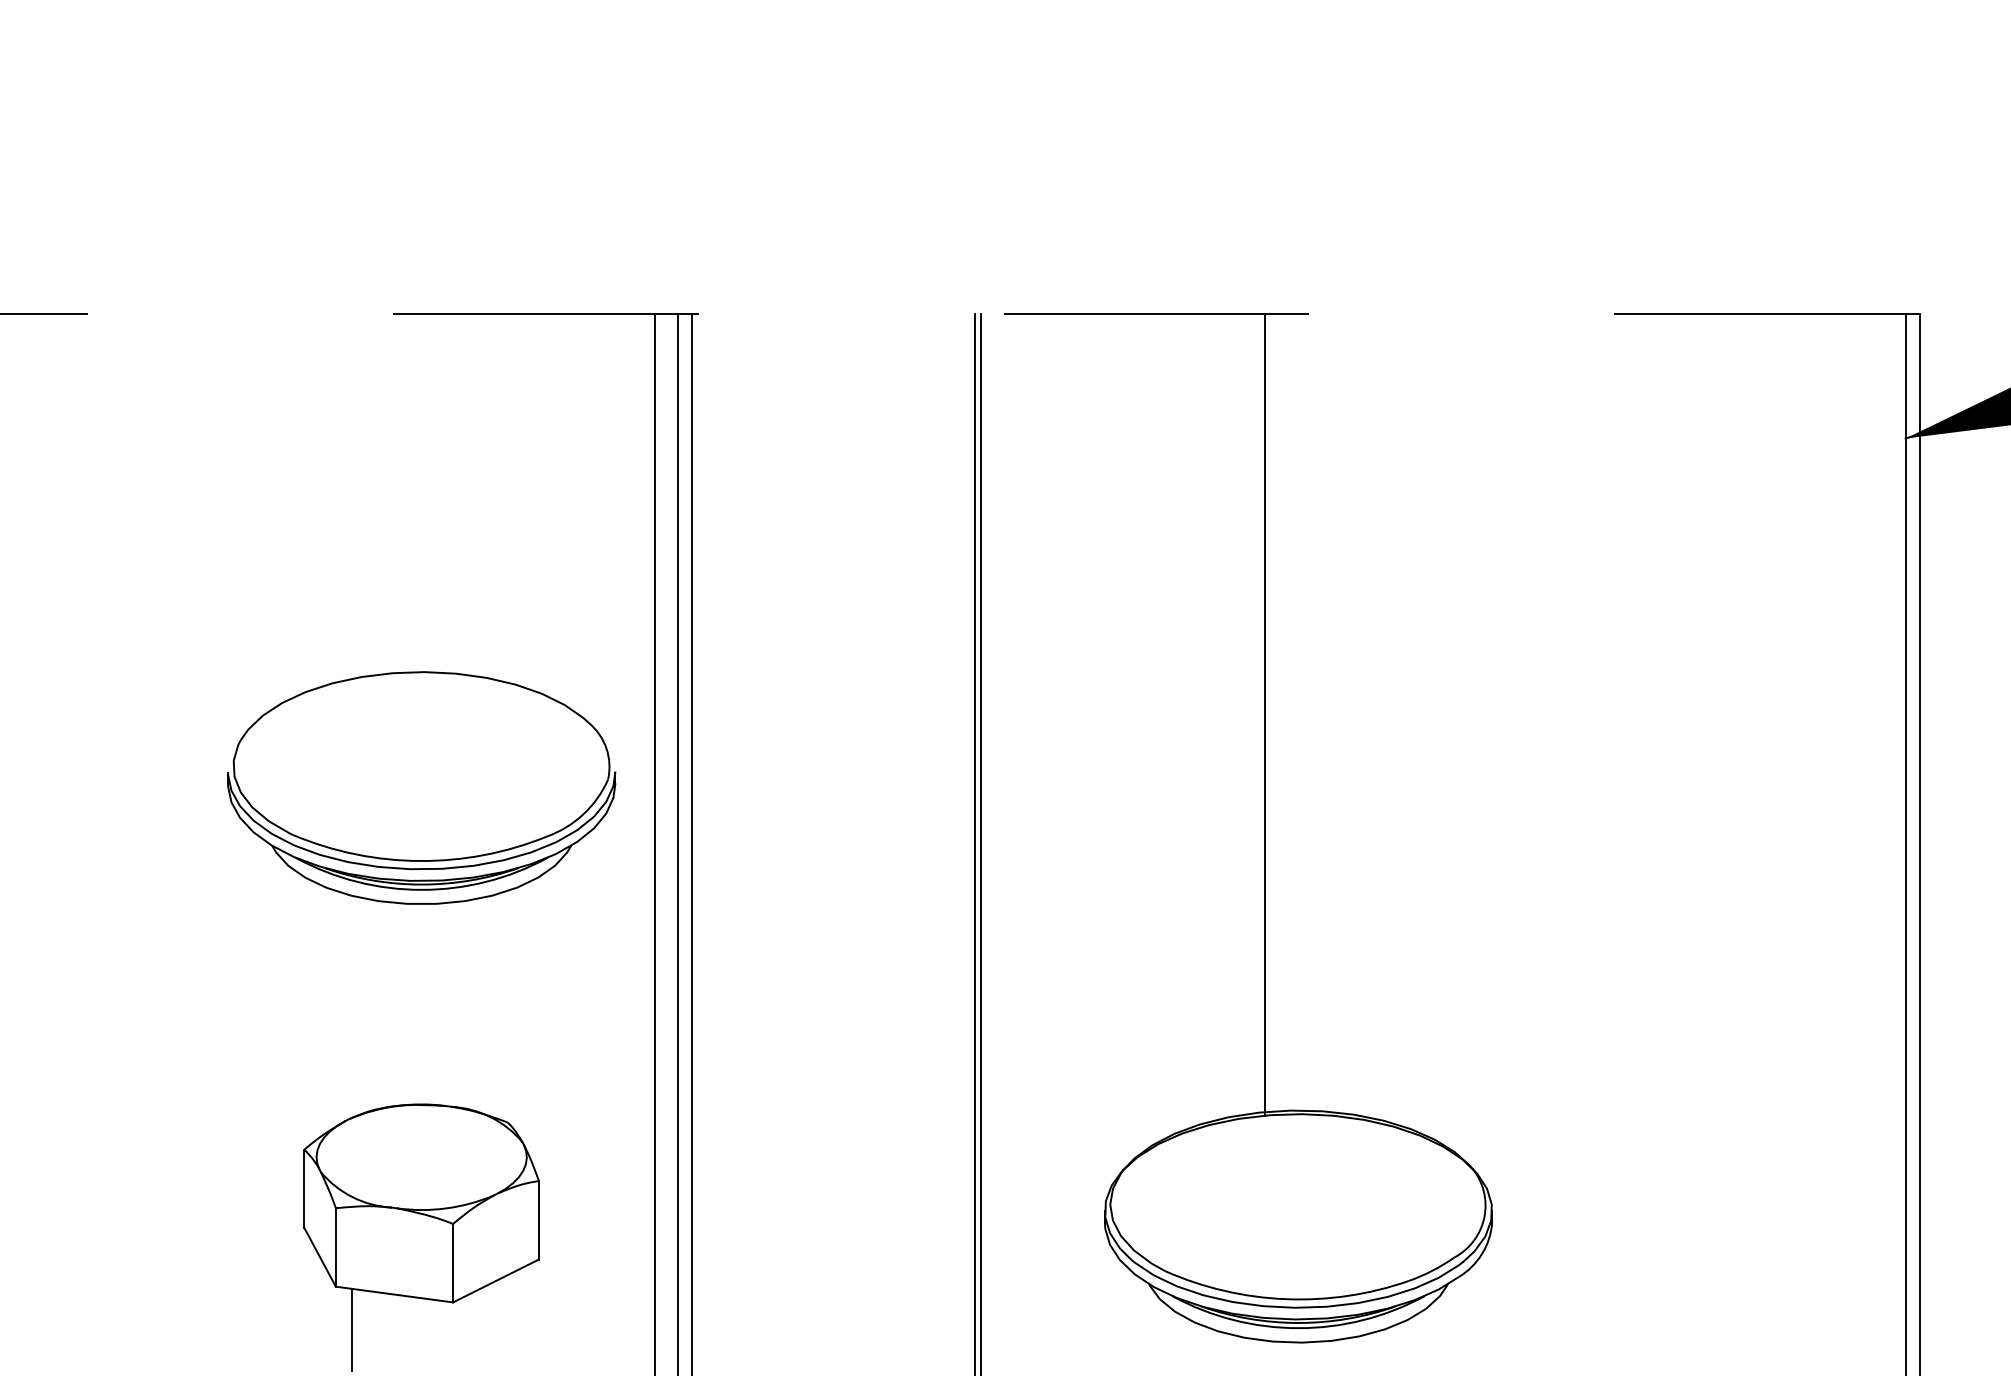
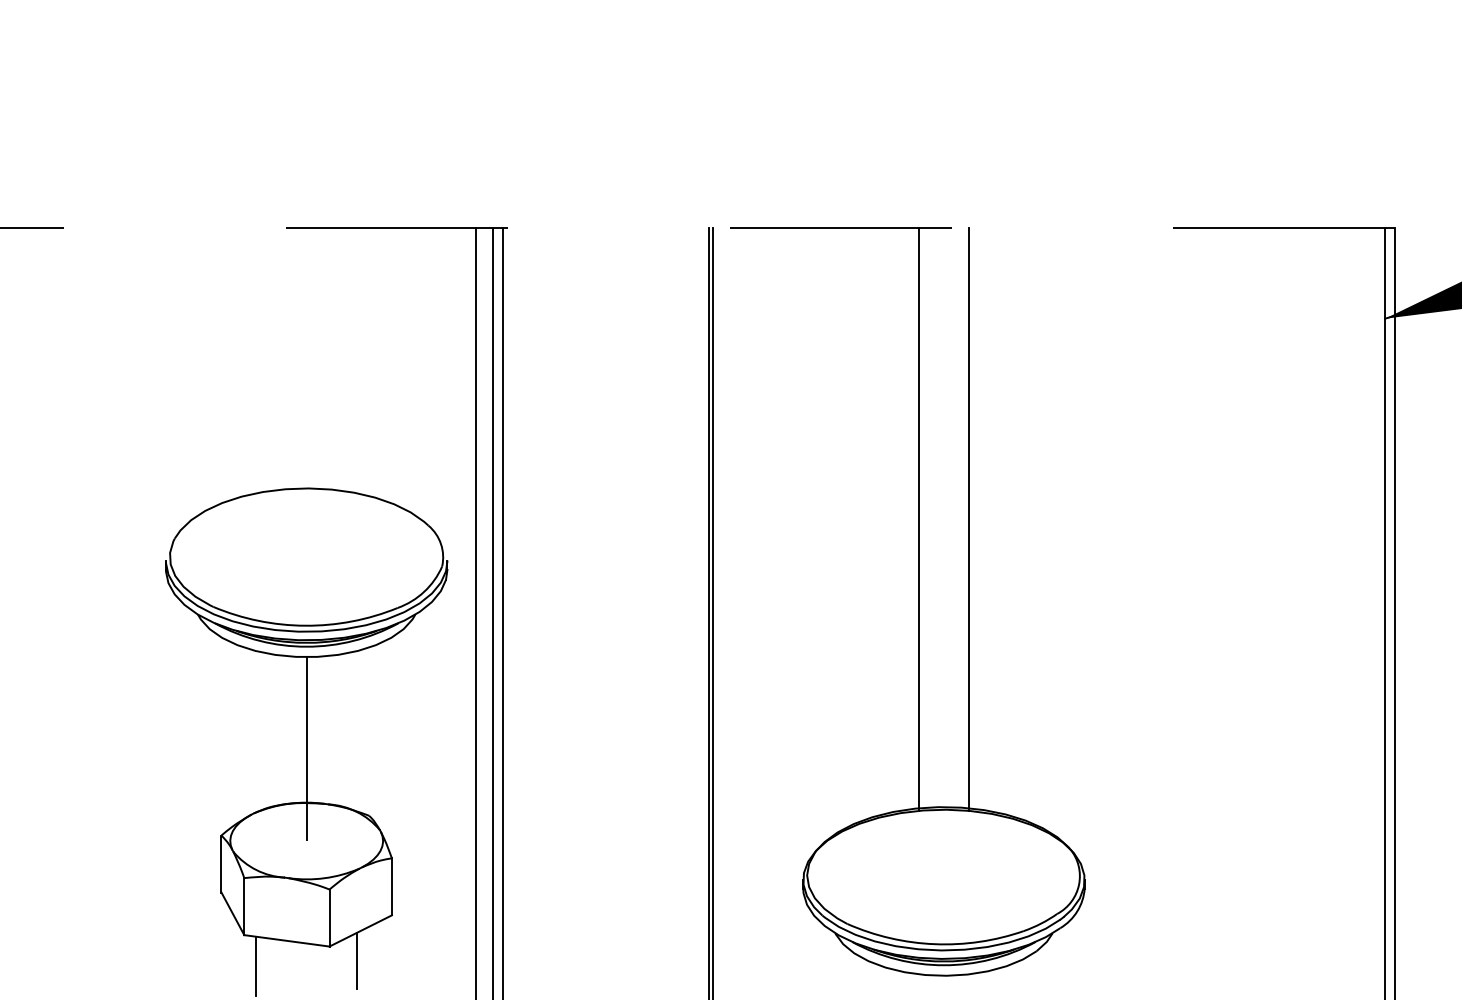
line: (1332, 714) -> (968, 519), added
line: (421, 1030) -> (306, 748), added
line: (491, 1321) -> (357, 960), added

